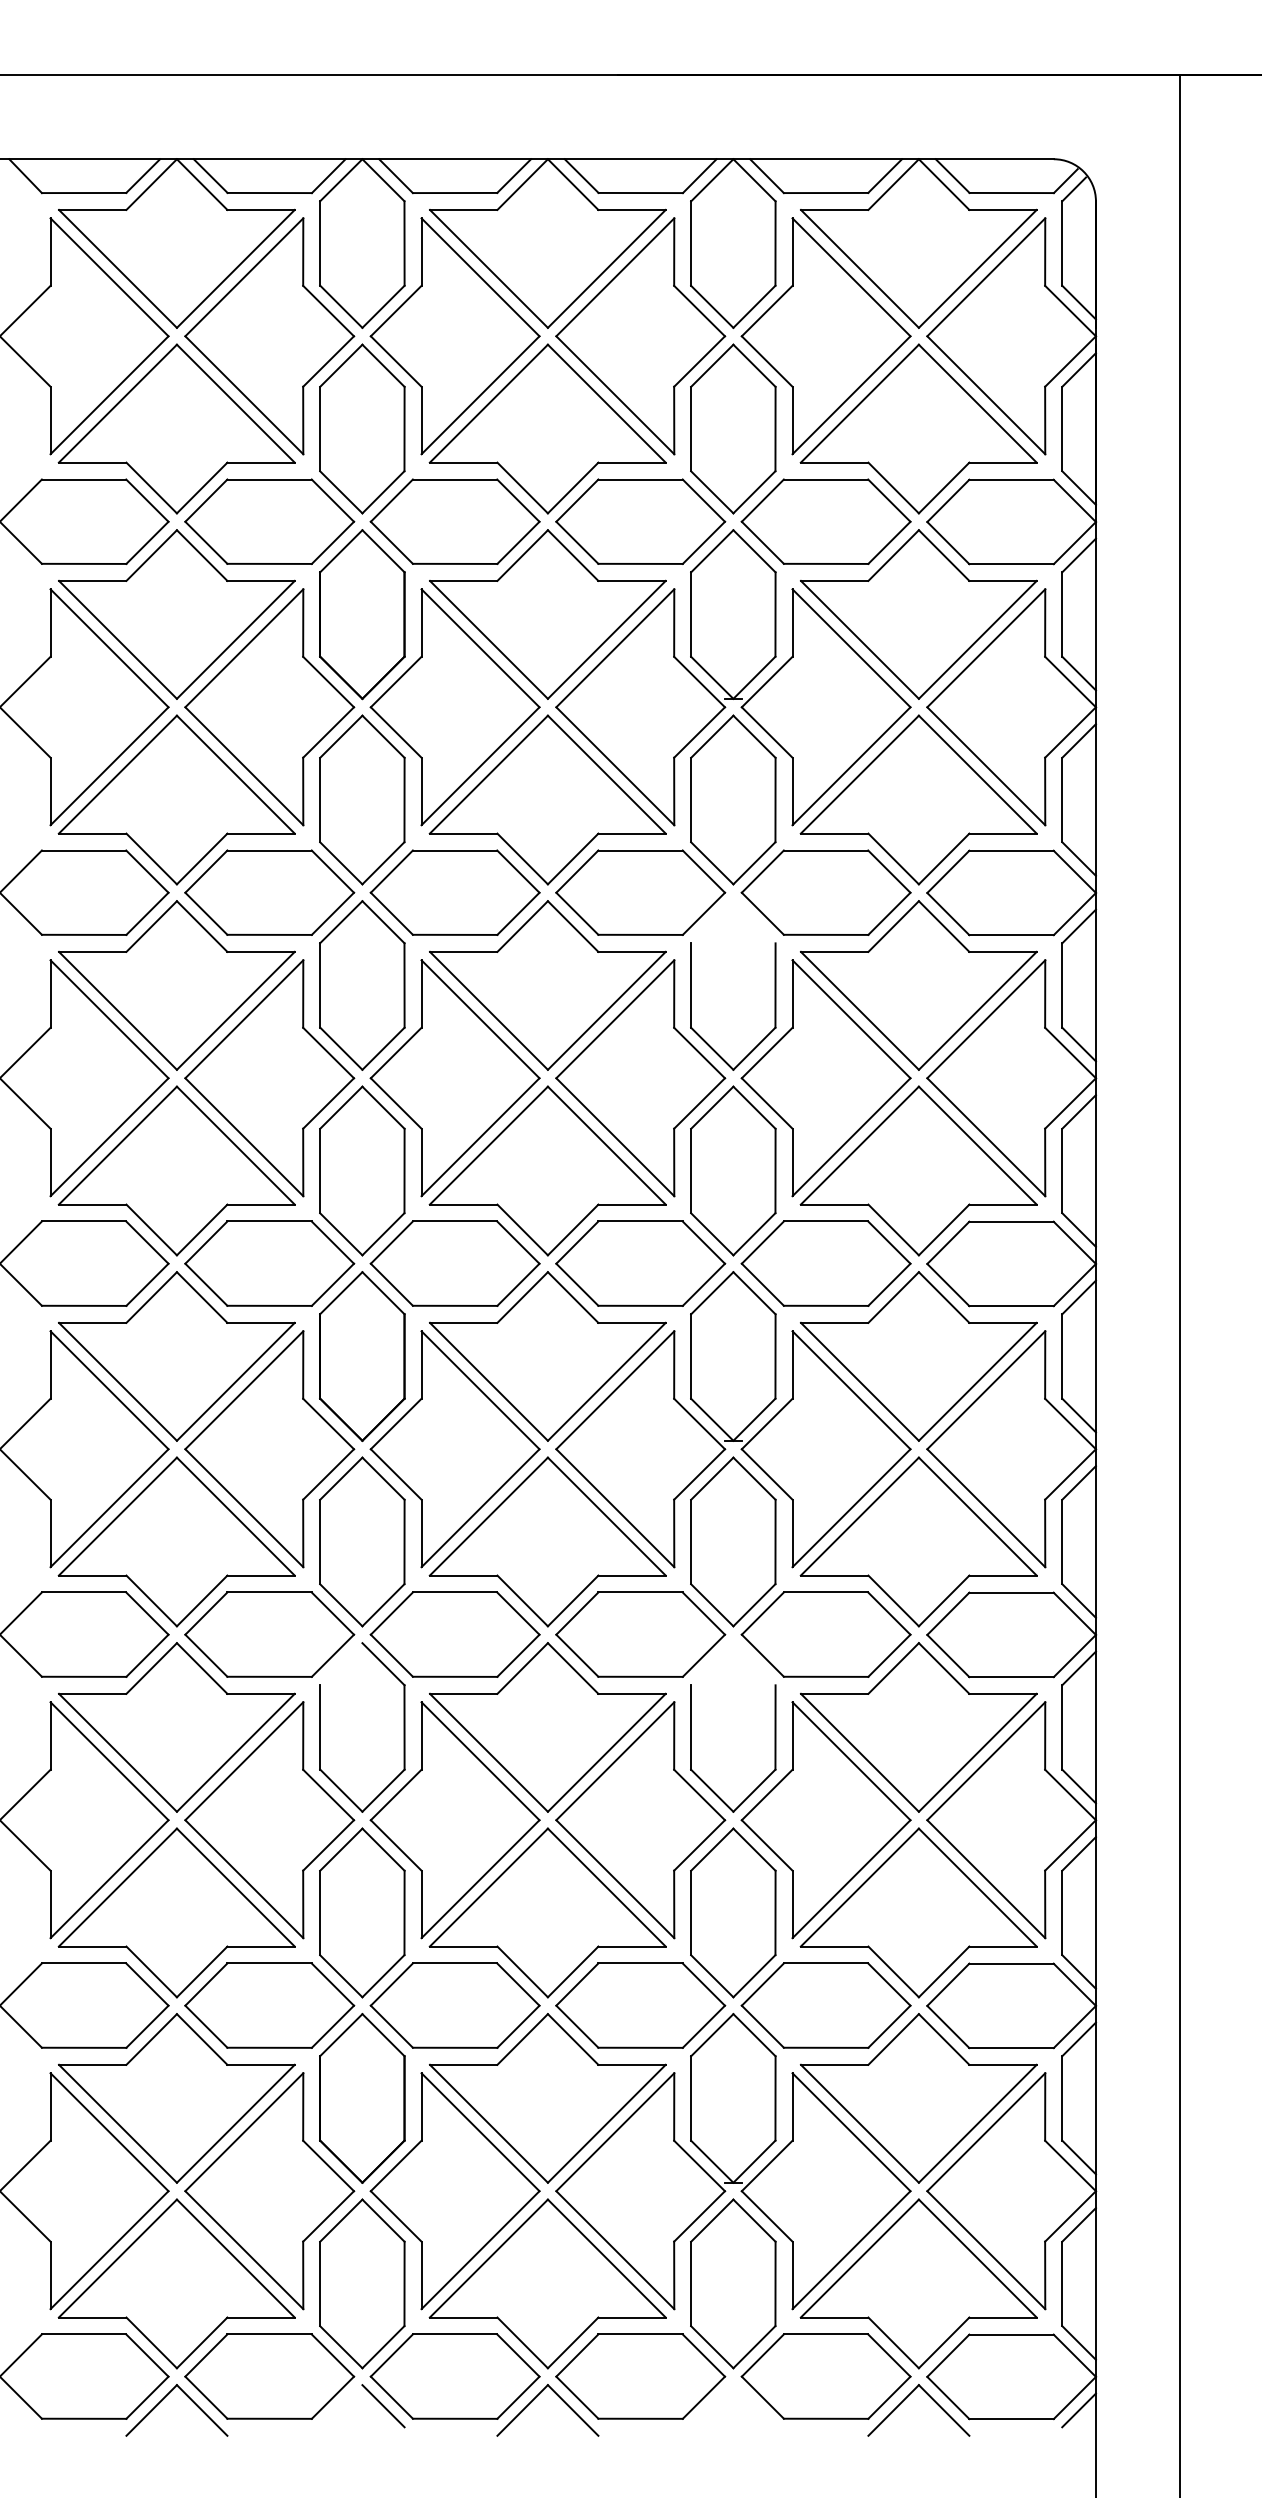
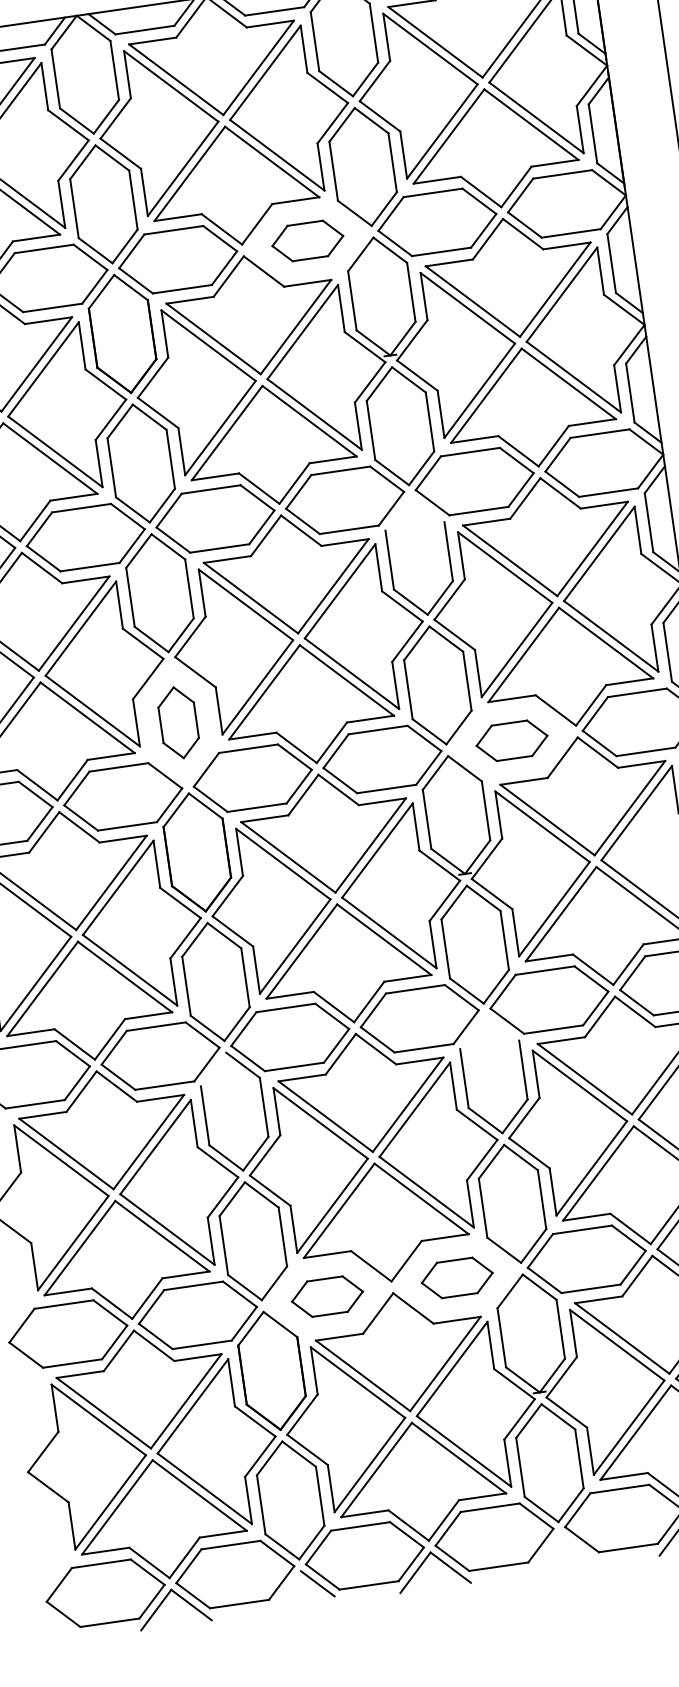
part: (640, 521) -> (307, 240), size x0.6
part: (362, 1170) -> (178, 722), size x0.6
part: (825, 1263) -> (511, 740), size x0.6
part: (454, 2005) -> (327, 1296), size x0.6
part: (640, 2005) -> (457, 1277), size x0.6

